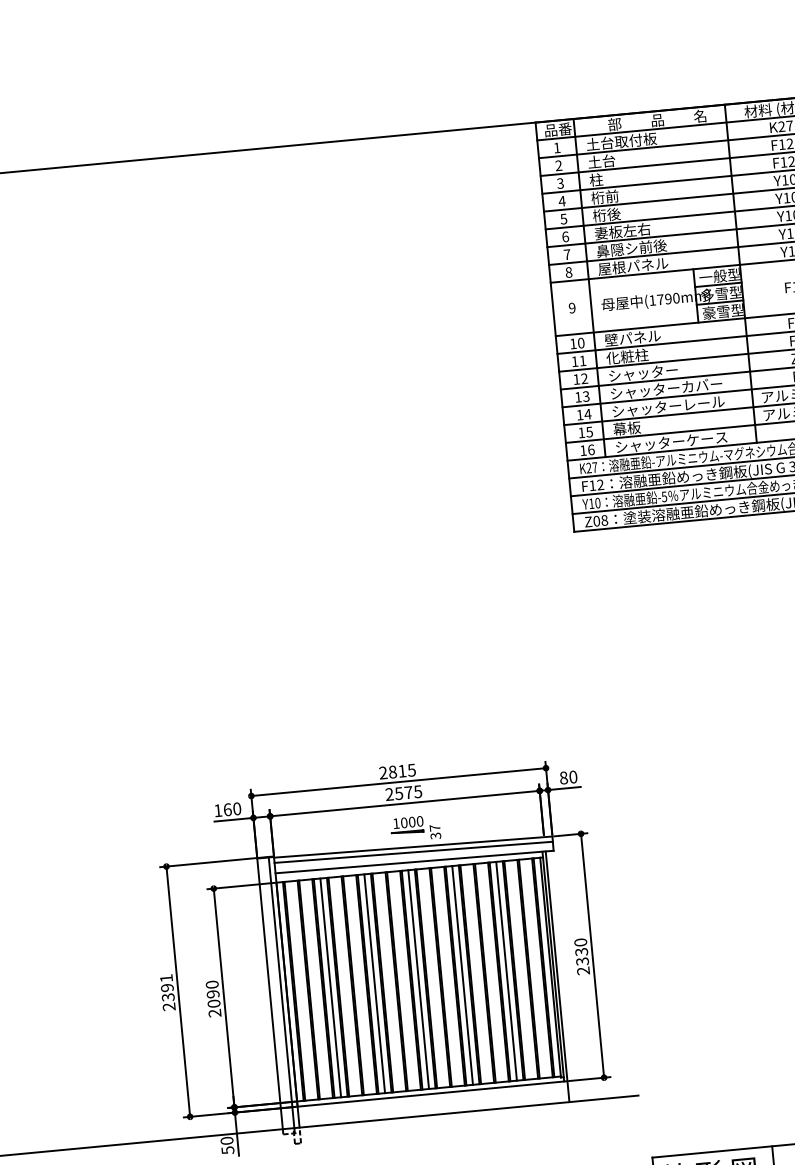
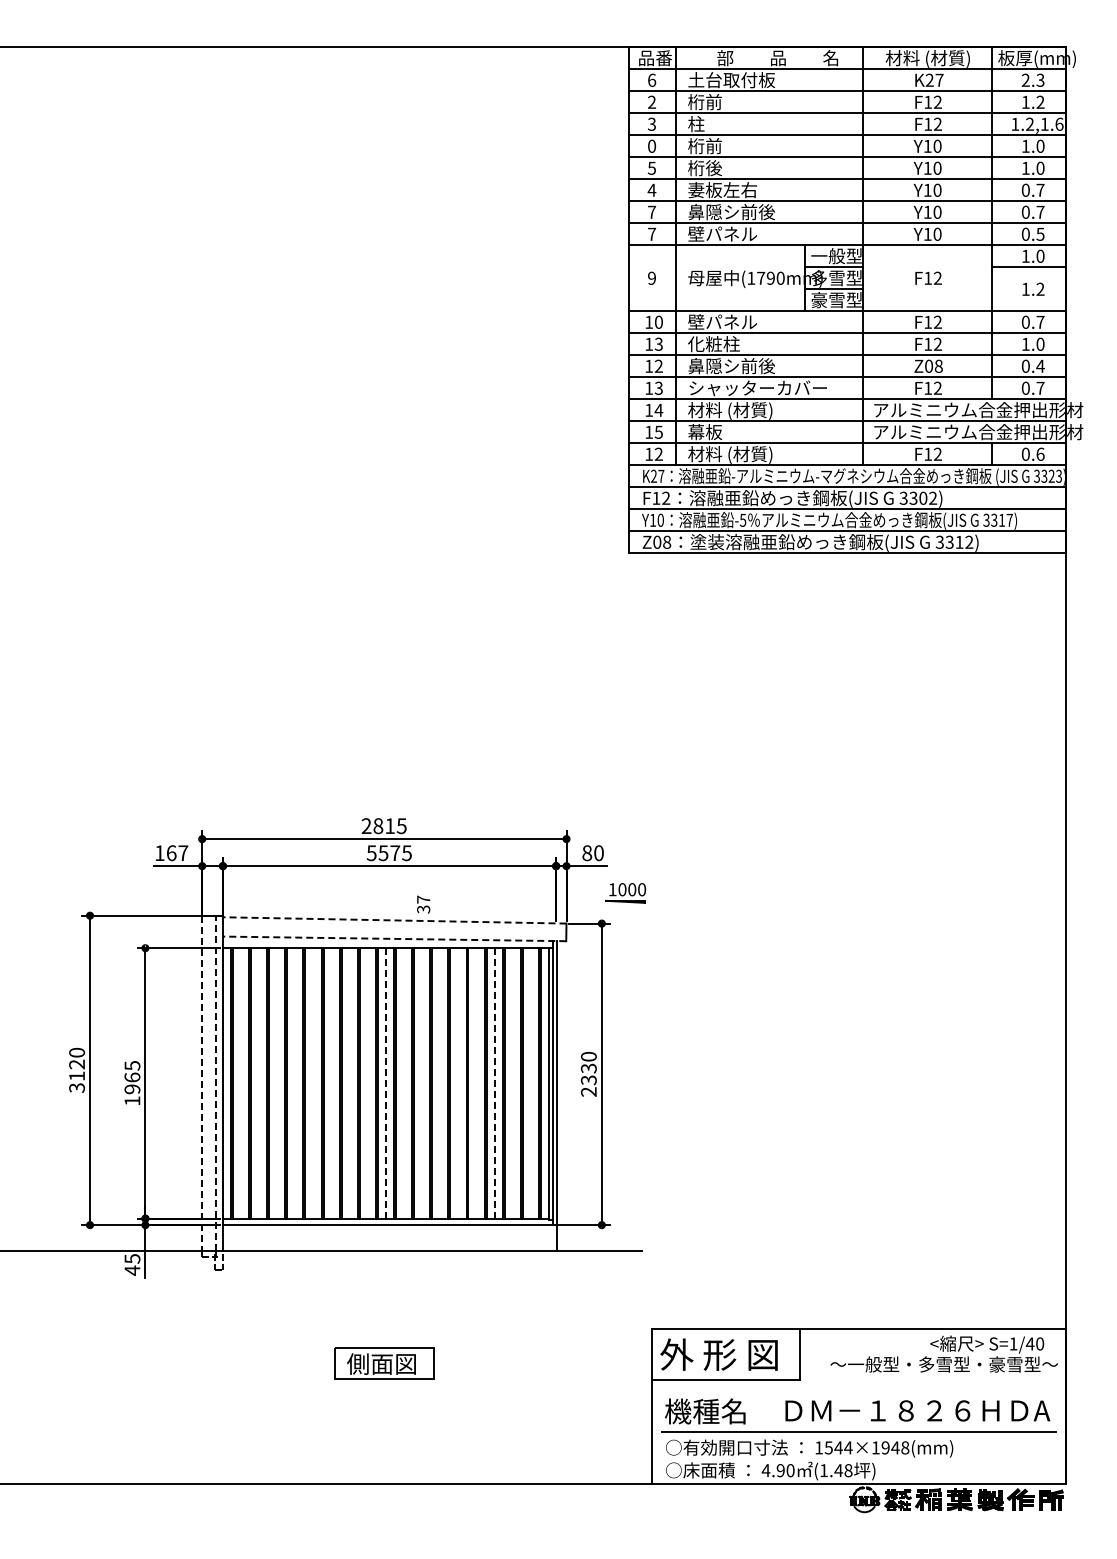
text: (557, 147) -> (652, 79), 1 -> 6
text: (601, 161) -> (704, 102), 土台 -> 桁前
text: (561, 200) -> (651, 145), 4 -> 0
text: (565, 236) -> (651, 189), 6 -> 4
text: (633, 266) -> (731, 234), 屋根パネル -> 壁パネル
text: (569, 271) -> (652, 233), 8 -> 7
text: (582, 360) -> (658, 343), 11 -> 13
text: (643, 373) -> (731, 366), シャッター -> 鼻隠シ前後
text: (667, 406) -> (757, 410), シャッターレール -> 材料 (材質)
text: (671, 442) -> (757, 454), シャッターケース -> 材料 (材質)
text: (590, 449) -> (658, 453), 16 -> 12
text: (389, 794) -> (371, 853), 2575 -> 5575
text: (237, 809) -> (183, 853), 160 -> 167
part: (407, 825) -> (625, 893), moved
line: (413, 847) -> (394, 920), solid -> dashed
line: (413, 852) -> (394, 926), removed
line: (414, 861) -> (394, 938), solid -> dashed
line: (506, 971) -> (494, 1083), solid -> dashed
line: (462, 975) -> (440, 1083), removed
line: (418, 979) -> (385, 1083), solid -> dashed
line: (374, 983) -> (331, 1083), removed
line: (330, 987) -> (277, 1083), removed
text: (168, 991) -> (77, 1069), 2391 -> 3120
line: (281, 992) -> (216, 1083), solid -> dashed
line: (270, 993) -> (202, 1083), solid -> dashed
text: (213, 999) -> (132, 1083), 2090 -> 1965
text: (227, 1145) -> (132, 1264), 50 -> 45

